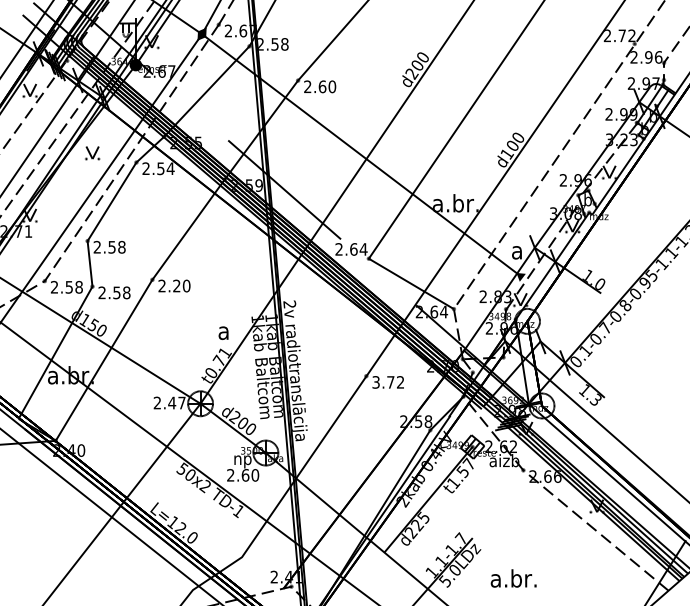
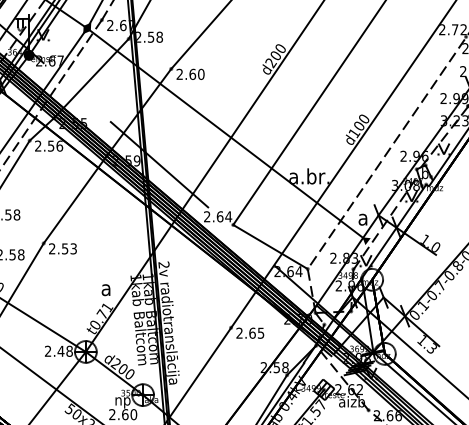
text: (170, 168) -> (59, 145), 2.54 -> 2.56
text: (181, 285) -> (69, 248), 2.20 -> 2.53
text: (388, 382) -> (250, 333), 3.72 -> 2.65
text: (181, 402) -> (69, 350), 2.47 -> 2.48

